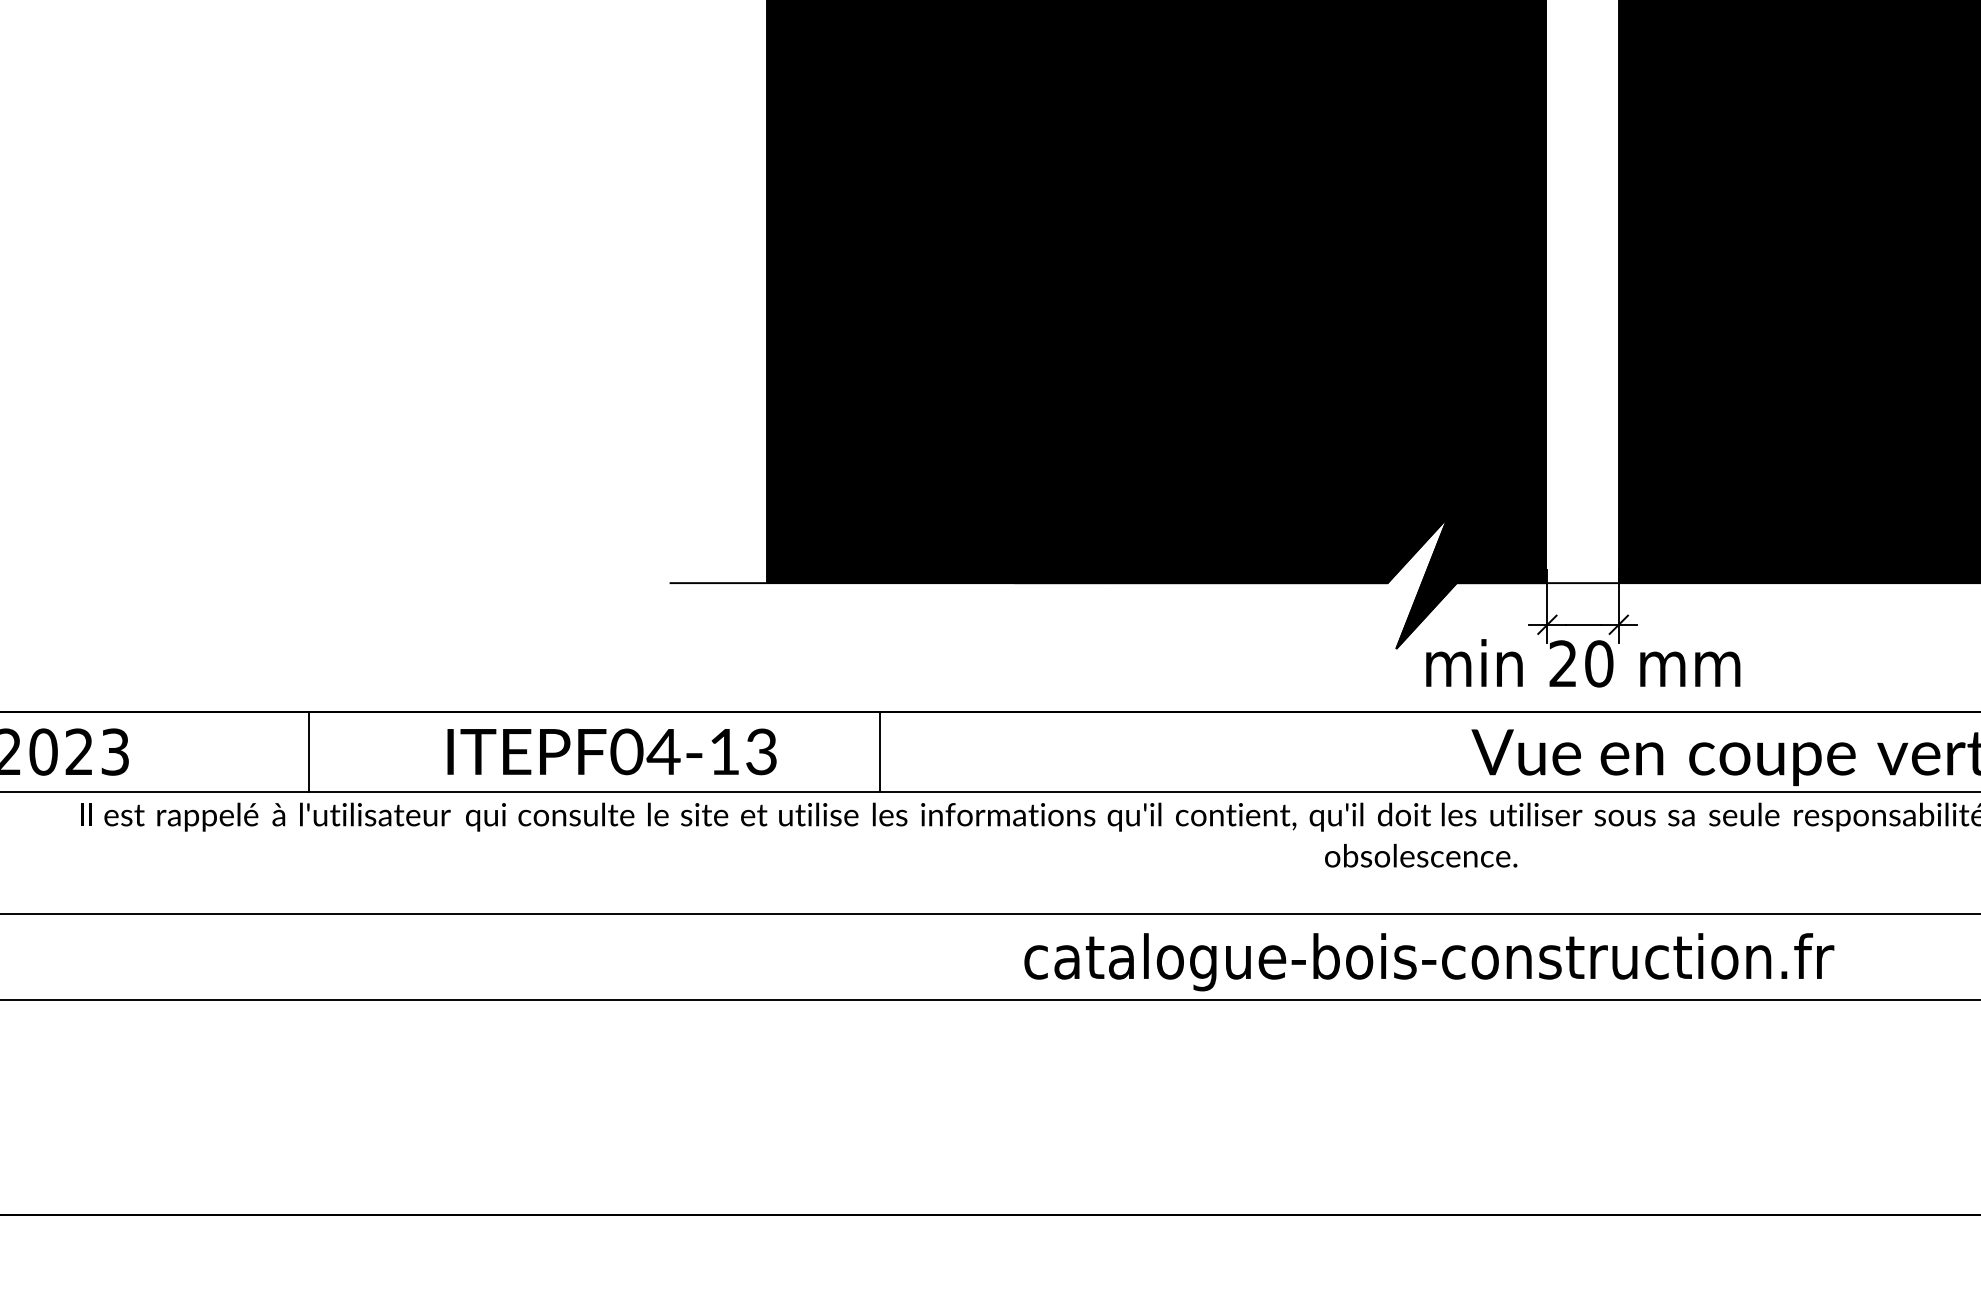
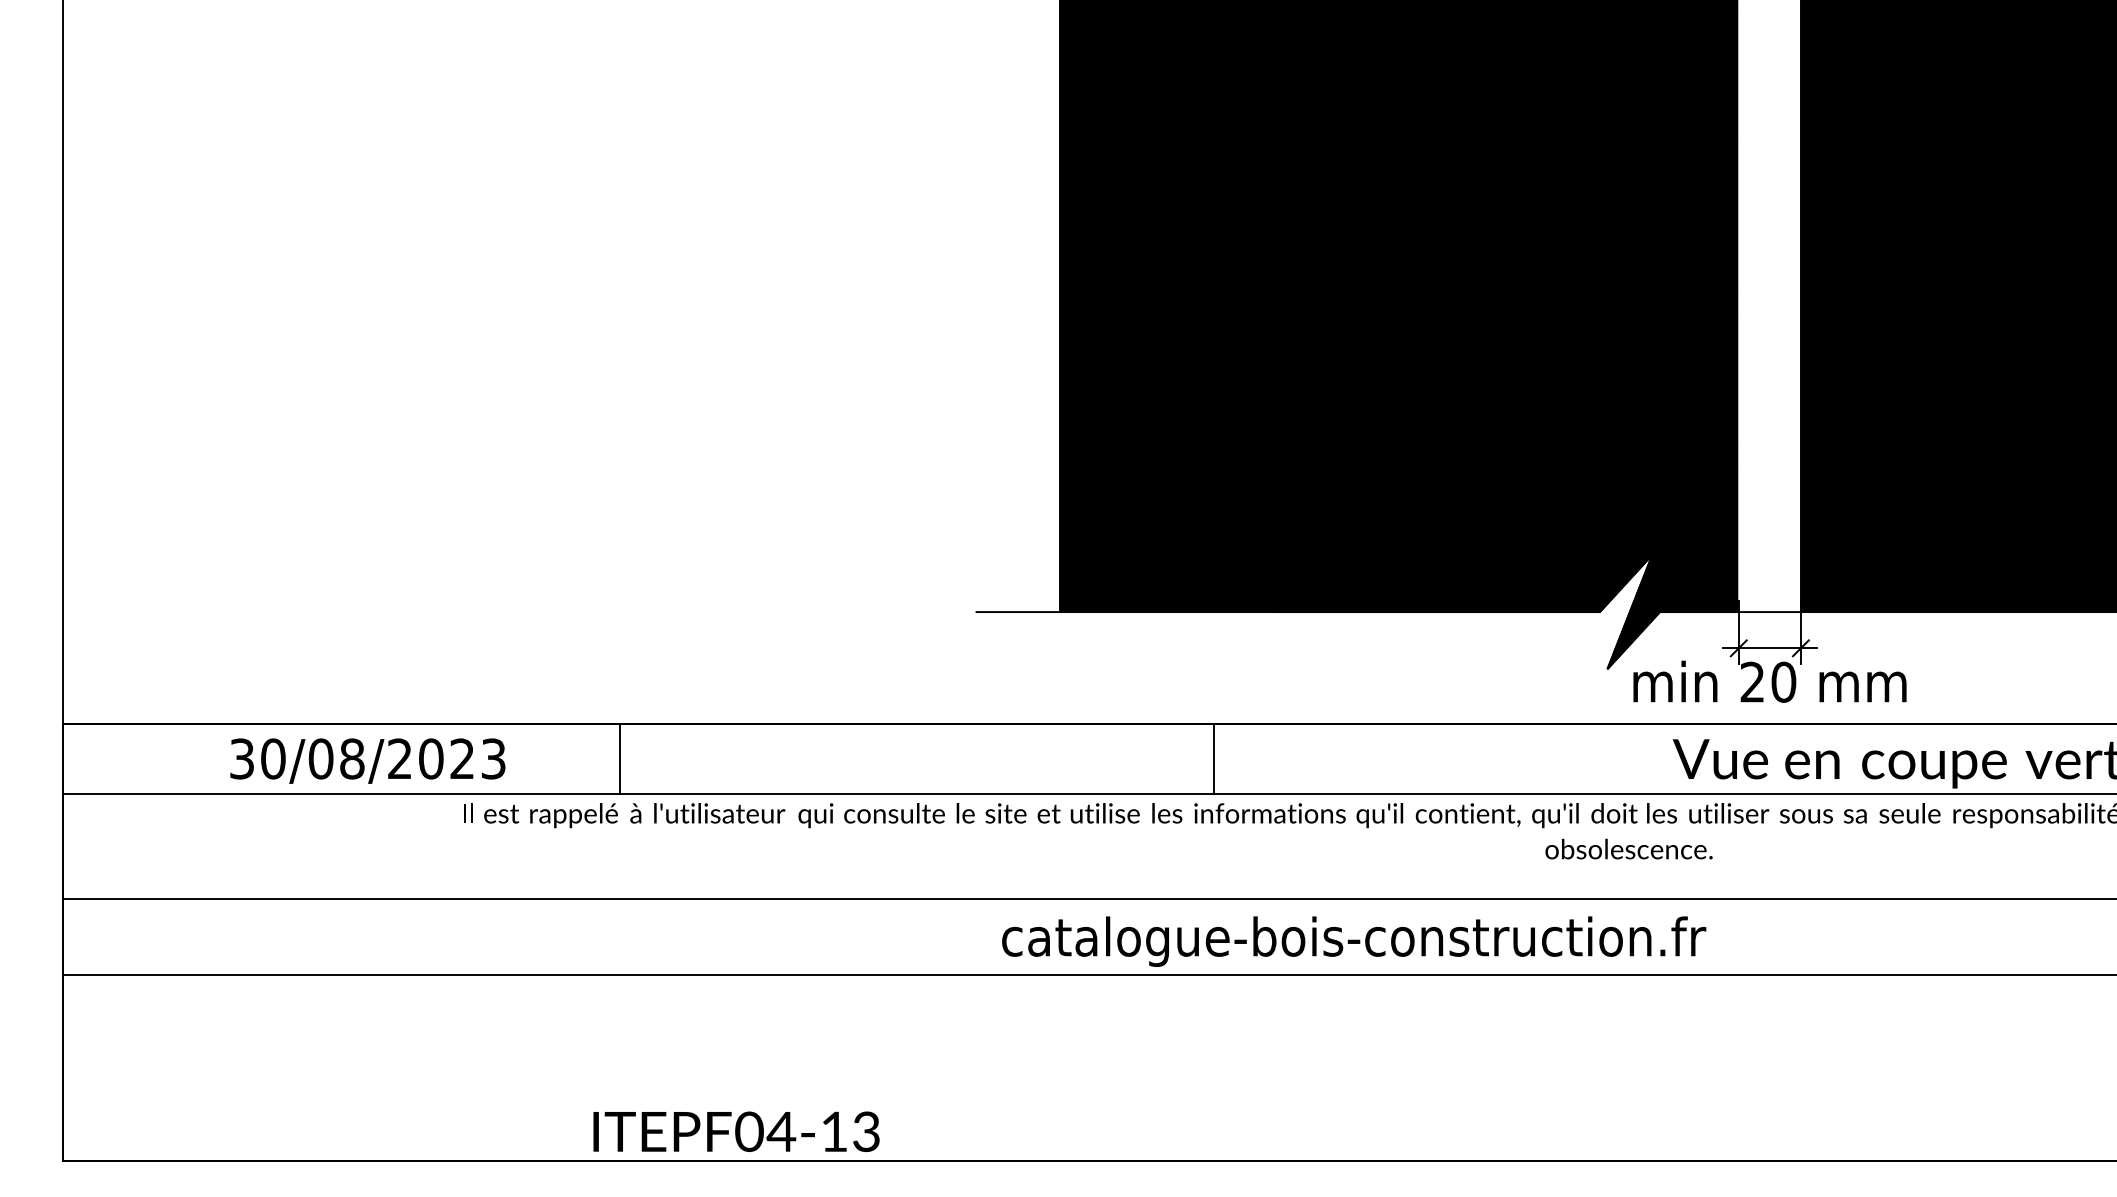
line: (309, 751) -> (620, 758), moved
text: (612, 751) -> (736, 1131), moved
line: (879, 751) -> (1213, 758), moved
text: (1429, 962) -> (1354, 941), moved

